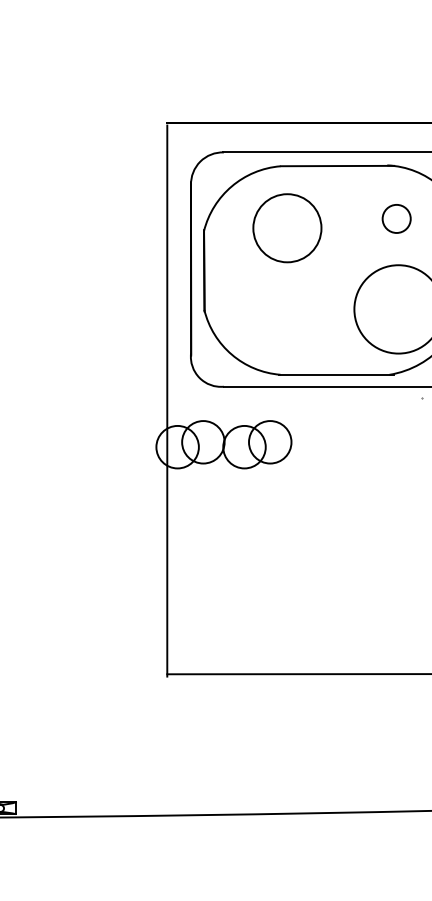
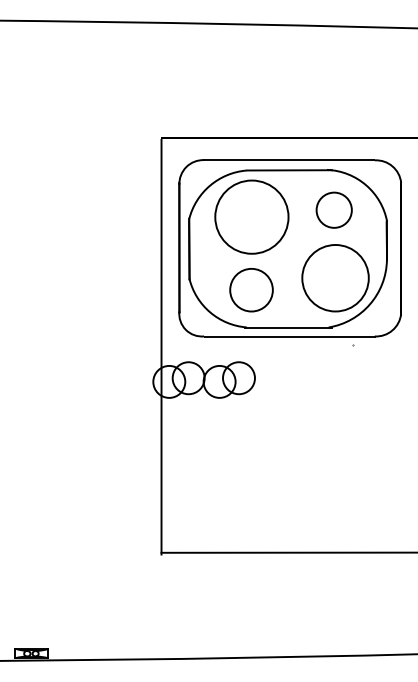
circle: (395, 218) -> (333, 209), size x1.67
circle: (286, 227) -> (251, 216), size x1.43
circle: (286, 325) -> (251, 290), added

